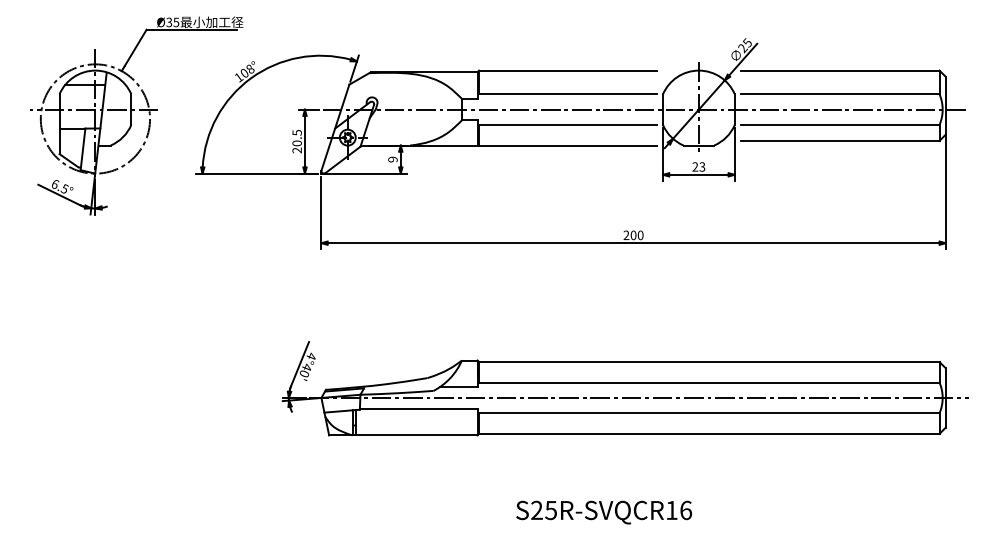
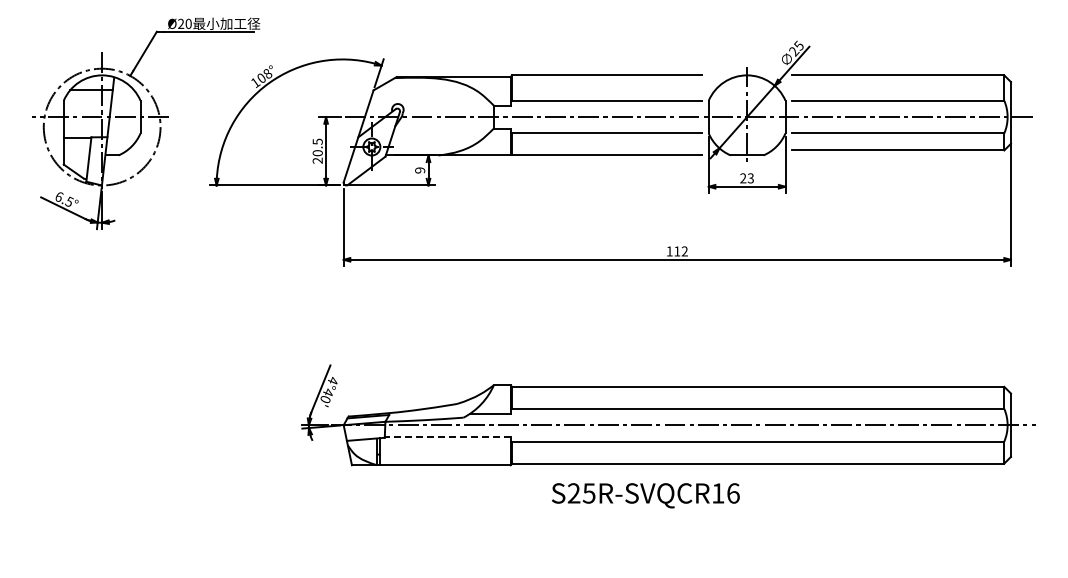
text: (172, 22) -> (184, 23), Ø35 -> Ø20
text: (632, 235) -> (676, 251), 200 -> 112
line: (418, 408) -> (447, 436), solid -> dashed
text: (603, 512) -> (645, 495), moved

